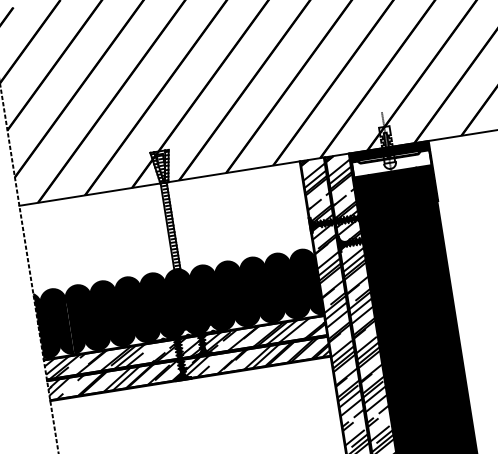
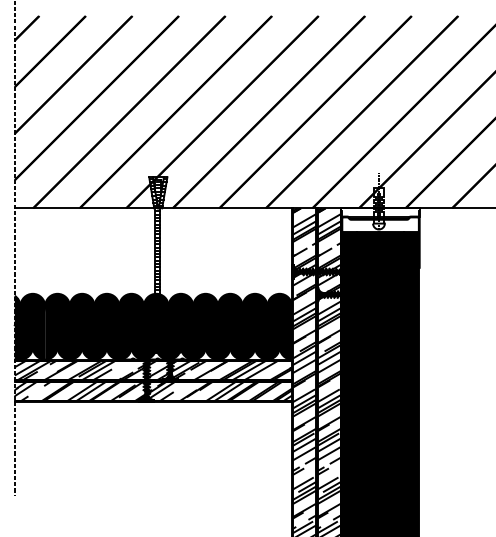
fill: (389, 151) -> (380, 212), removed

